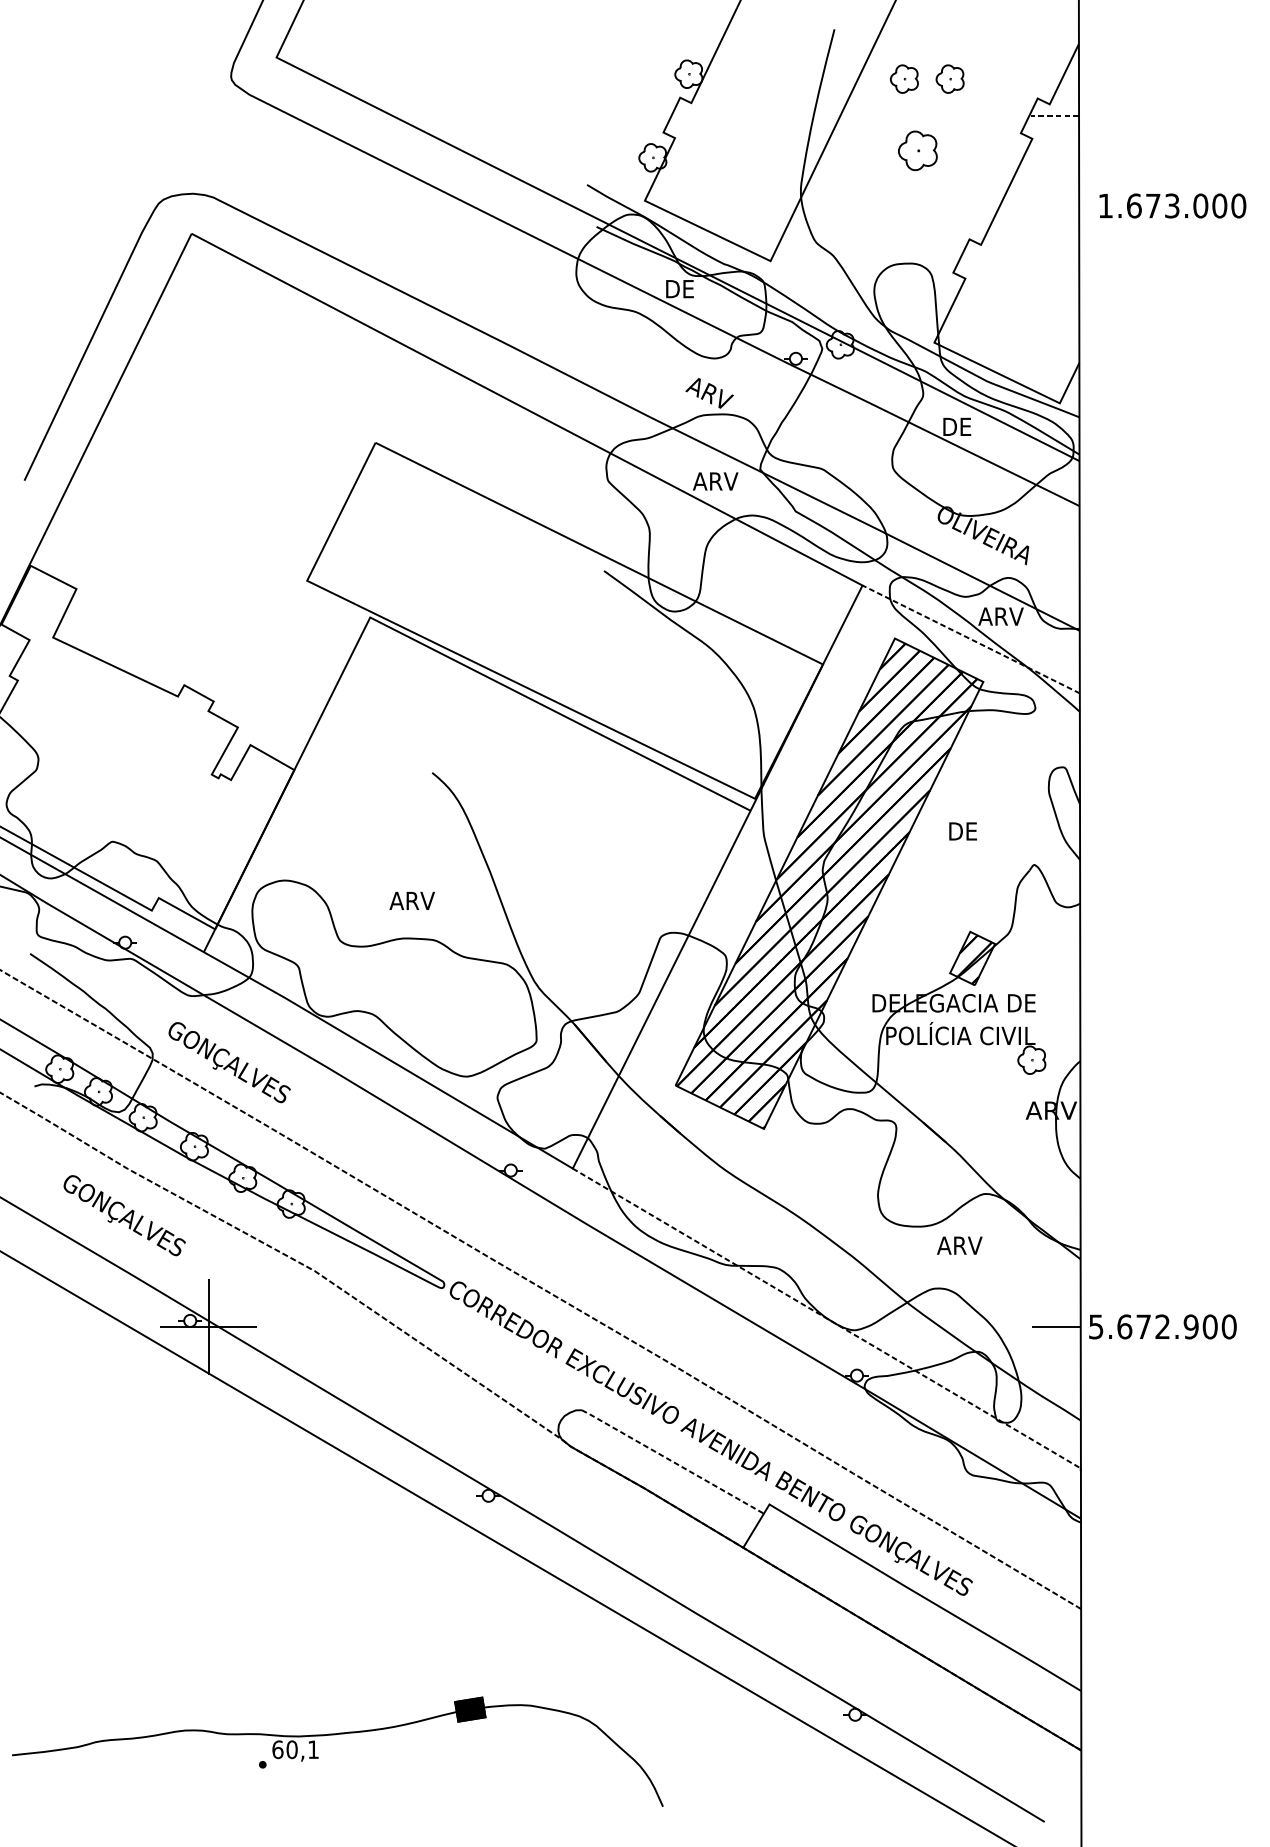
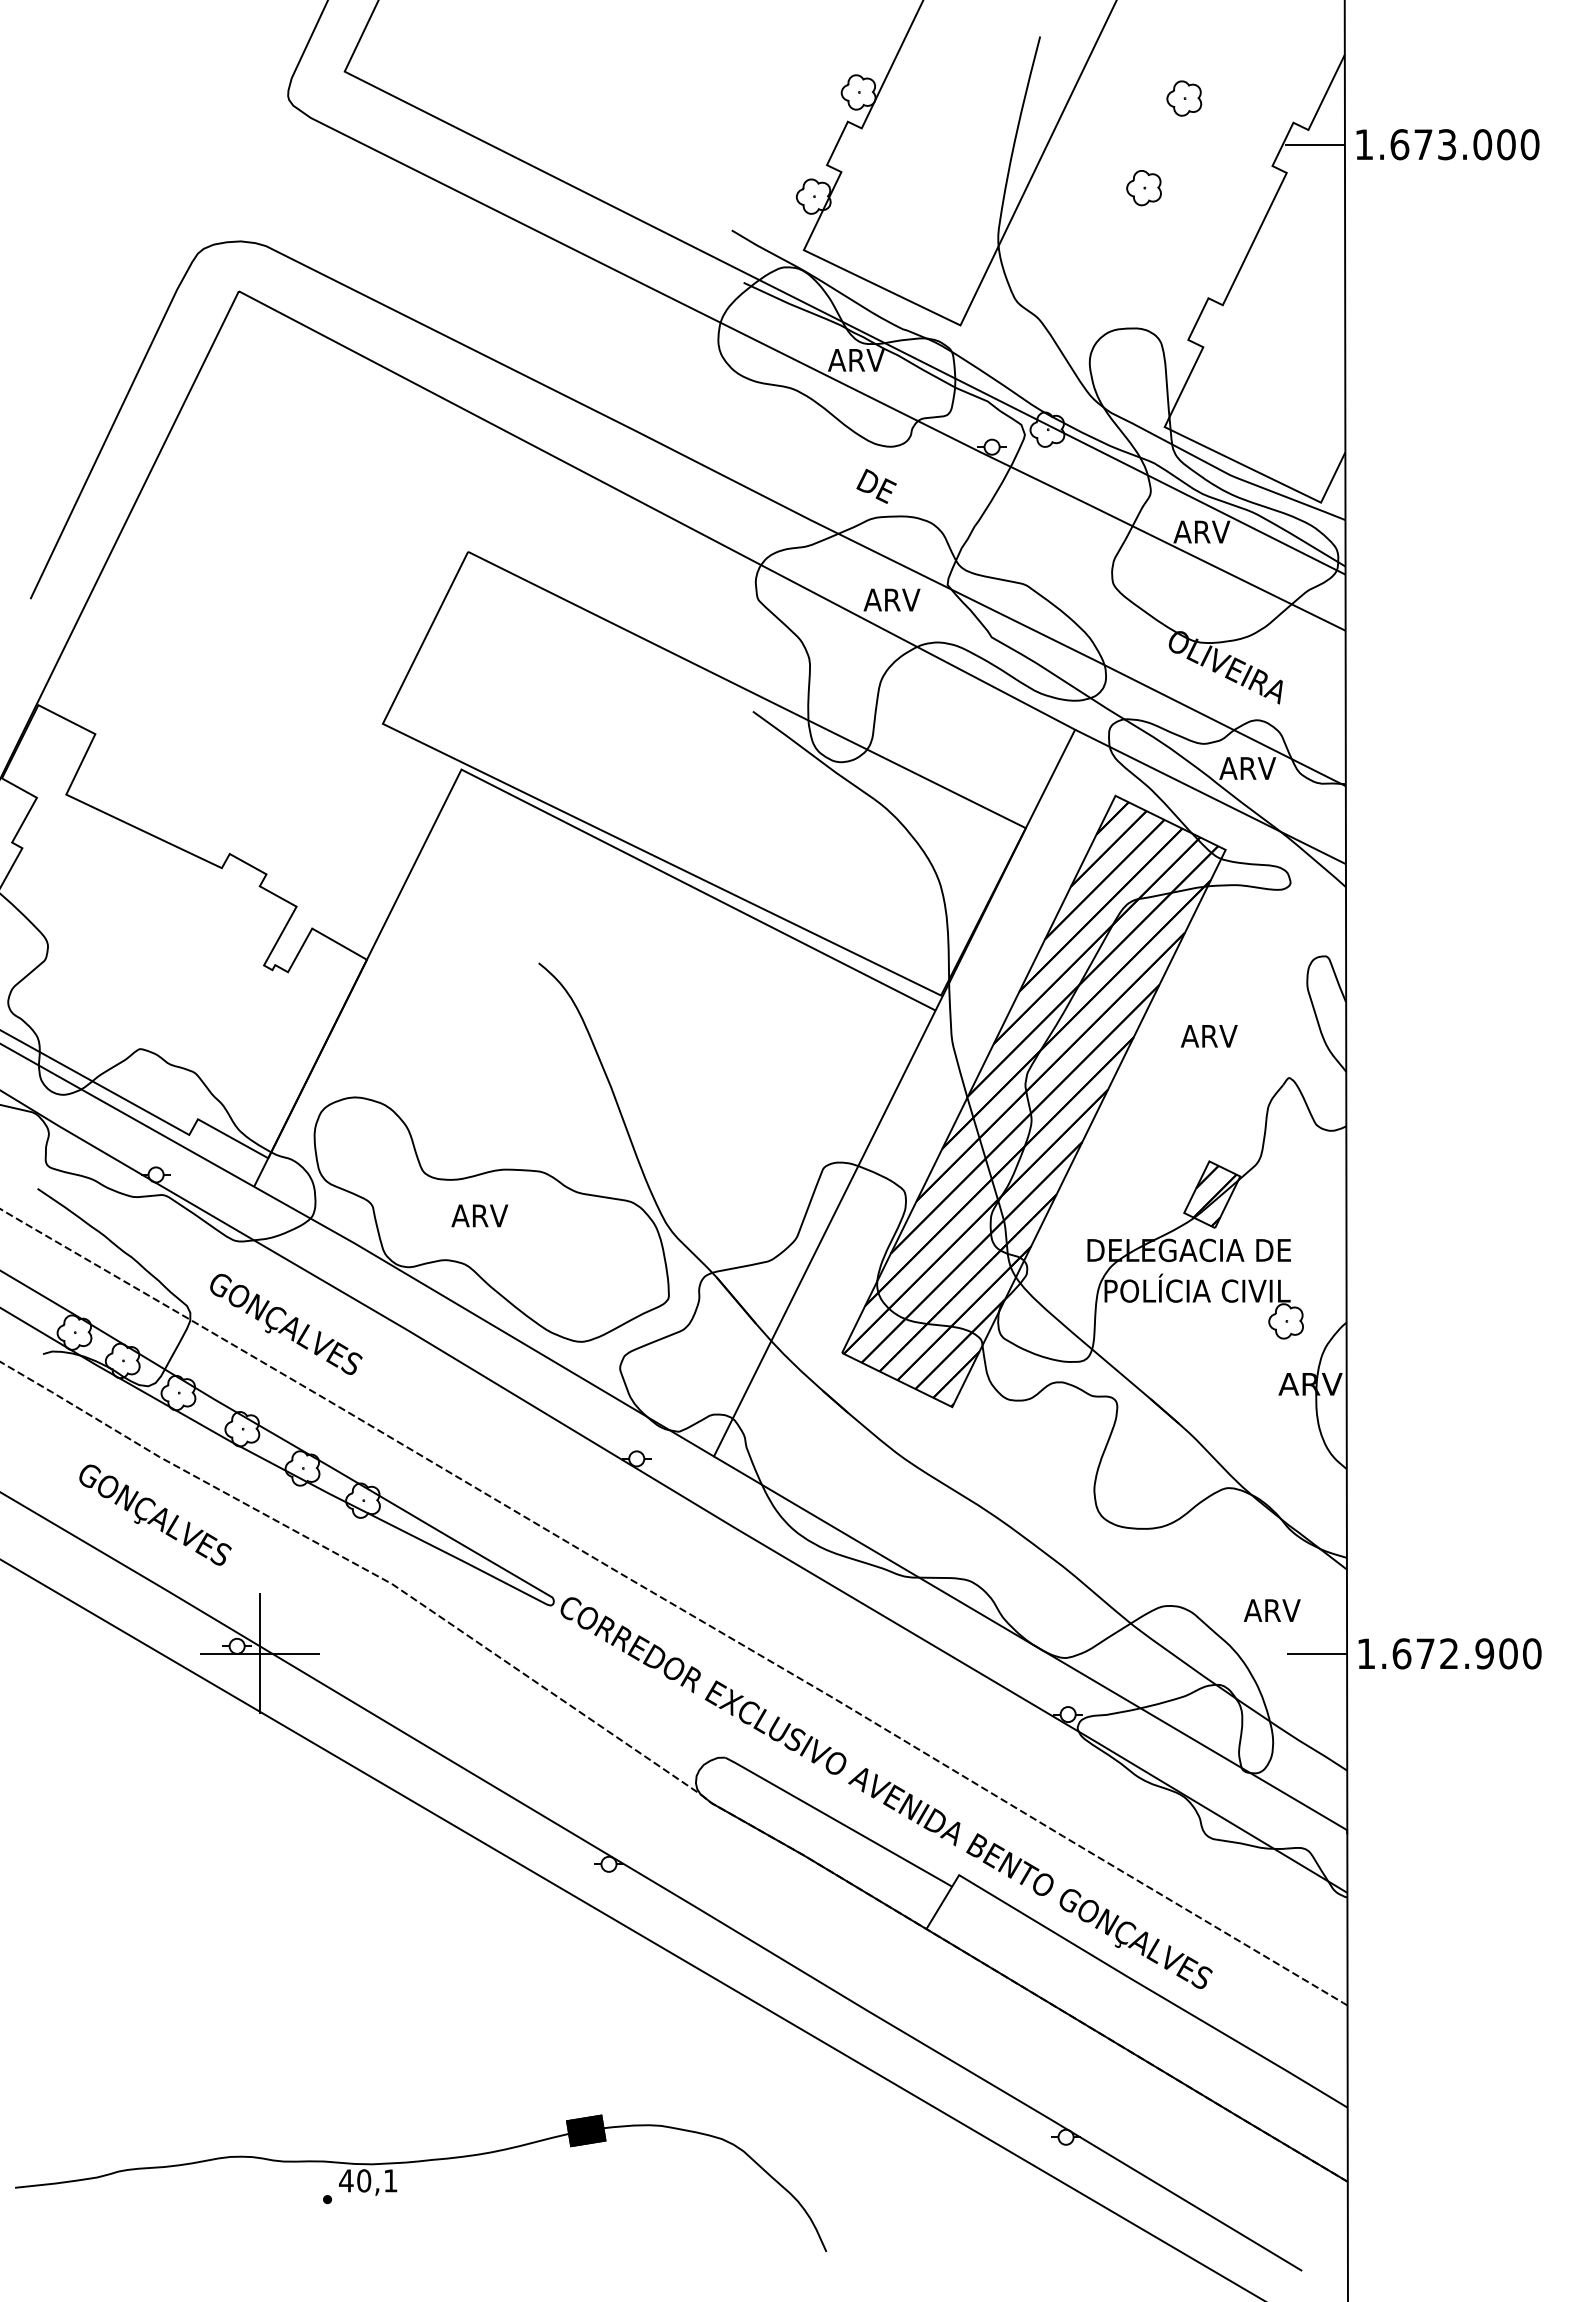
part: (904, 79) -> (1127, 98), removed
line: (1054, 115) -> (1314, 144), dashed -> solid
part: (917, 151) -> (1143, 188), size x0.71
text: (1172, 205) -> (1447, 144), moved
text: (687, 289) -> (856, 360), DE -> ARV
text: (709, 391) -> (884, 488), ARV -> DE
text: (963, 426) -> (1201, 531), DE -> ARV
line: (971, 639) -> (1210, 796), dashed -> solid
text: (969, 831) -> (1208, 1036), DE -> ARV
text: (411, 900) -> (479, 1215), moved
text: (959, 1245) -> (1271, 1610), moved
line: (826, 1318) -> (1030, 1643), dashed -> solid
text: (1095, 1326) -> (1365, 1653), 5.672.900 -> 1.672.900
line: (672, 1461) -> (838, 1821), dashed -> solid
text: (277, 1749) -> (346, 2180), 60,1 -> 40,1

